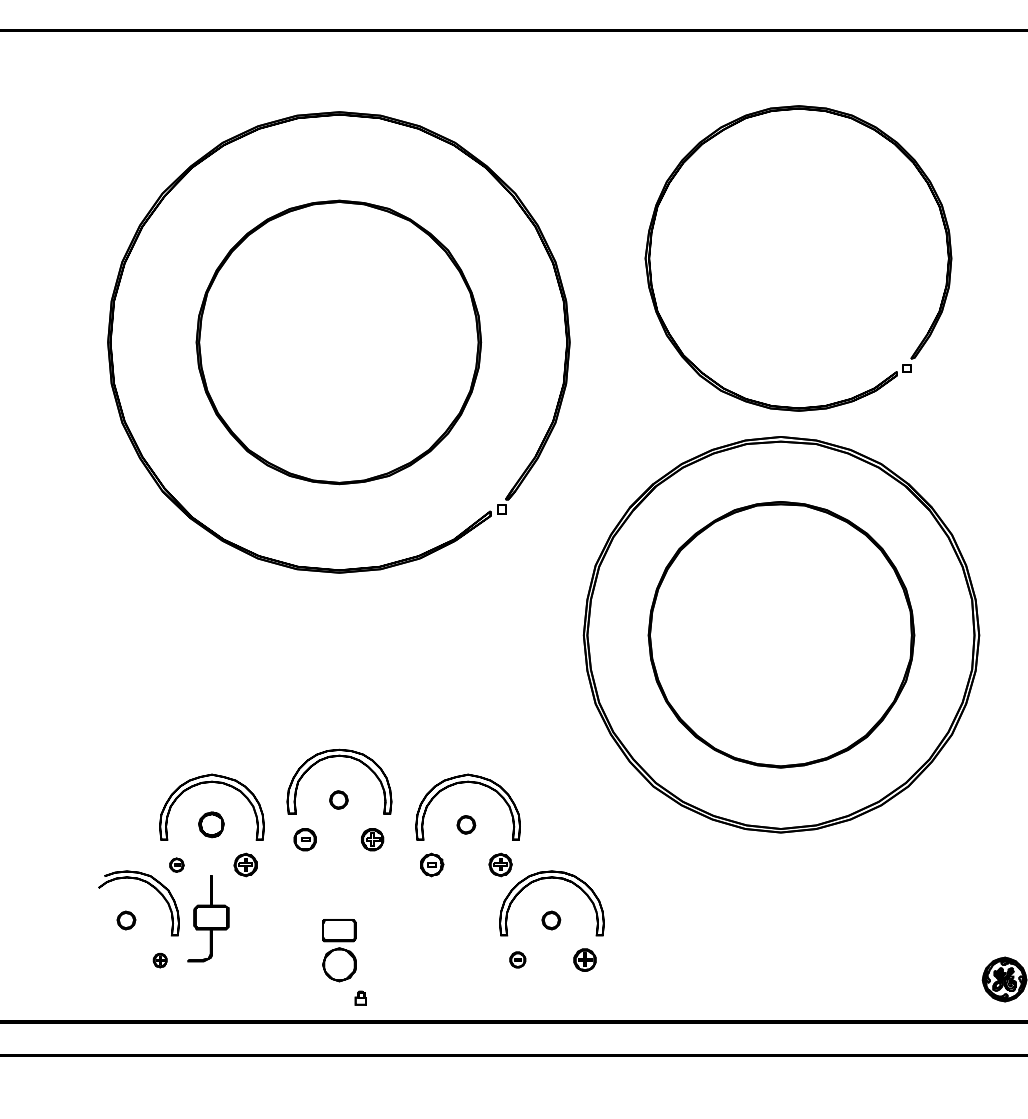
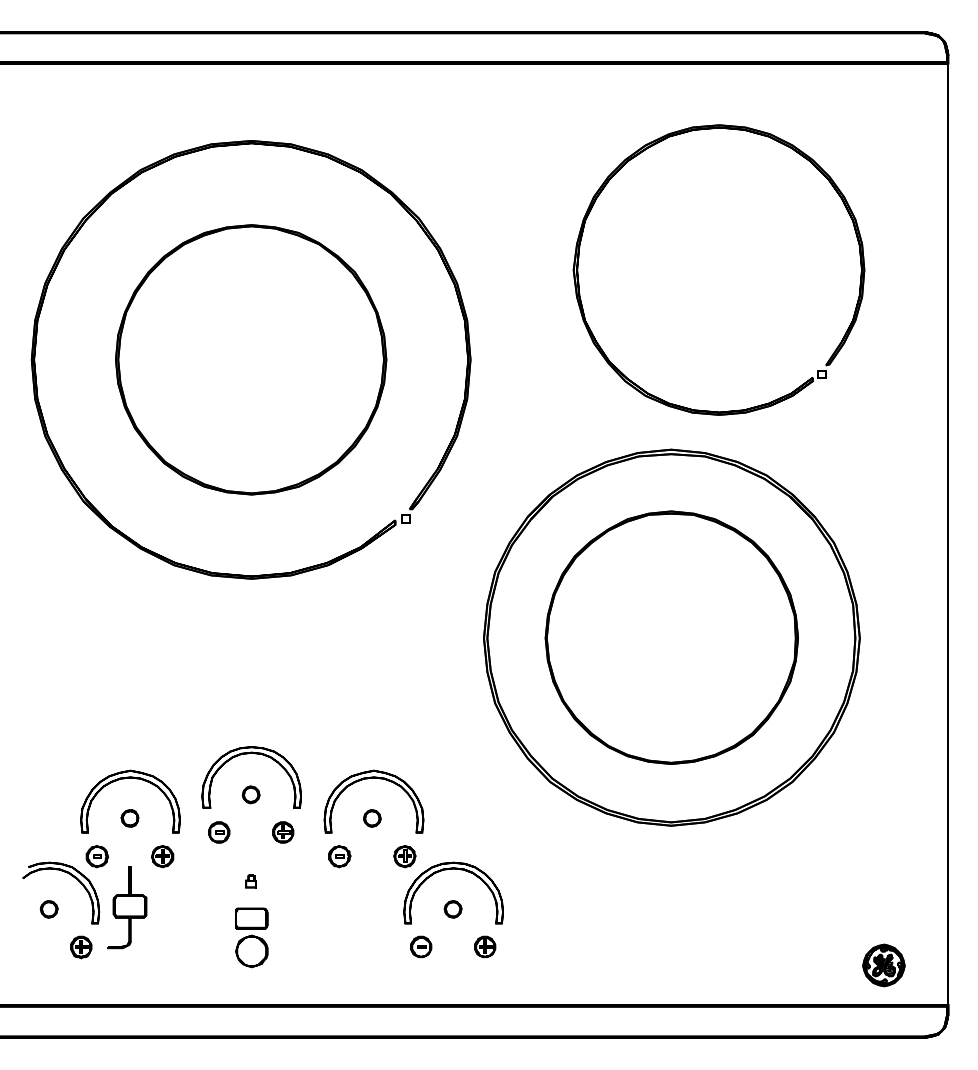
part: (716, 135) -> (641, 153), moved
part: (210, 824) -> (129, 818), size x0.71
part: (176, 864) -> (96, 856), size x1.67
part: (518, 959) -> (421, 946), size x1.43
part: (160, 960) -> (81, 947), size x1.67
part: (360, 998) -> (250, 881), moved

